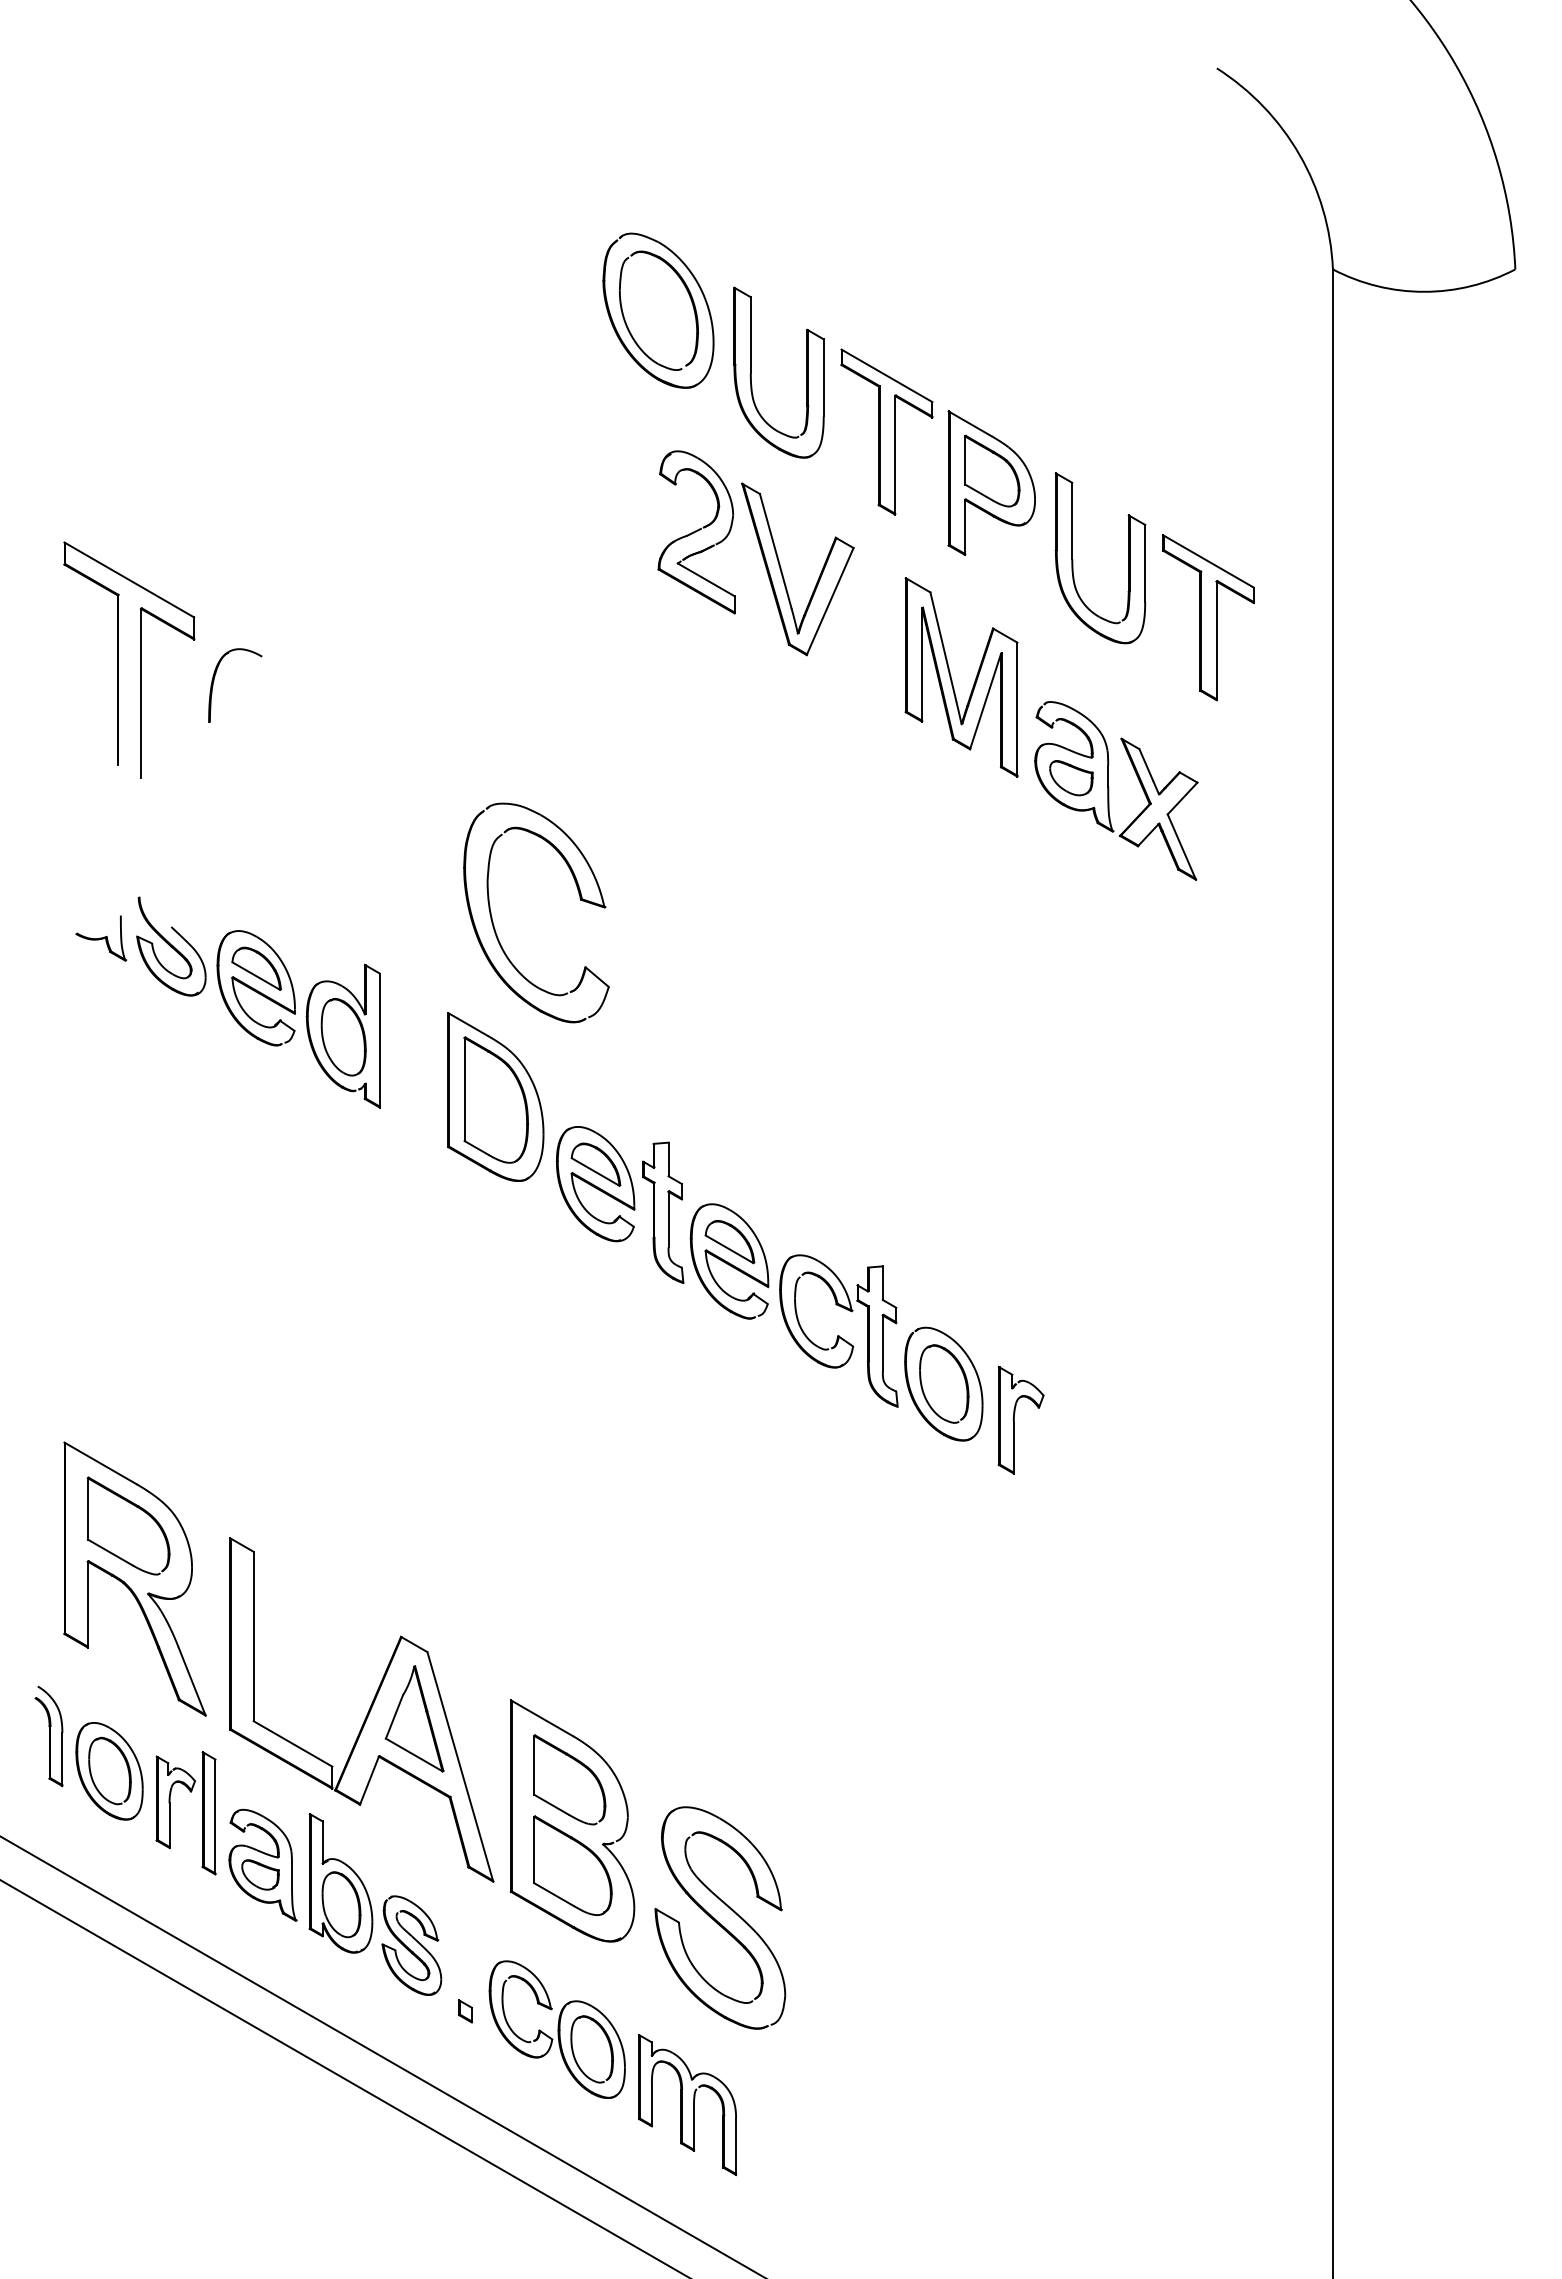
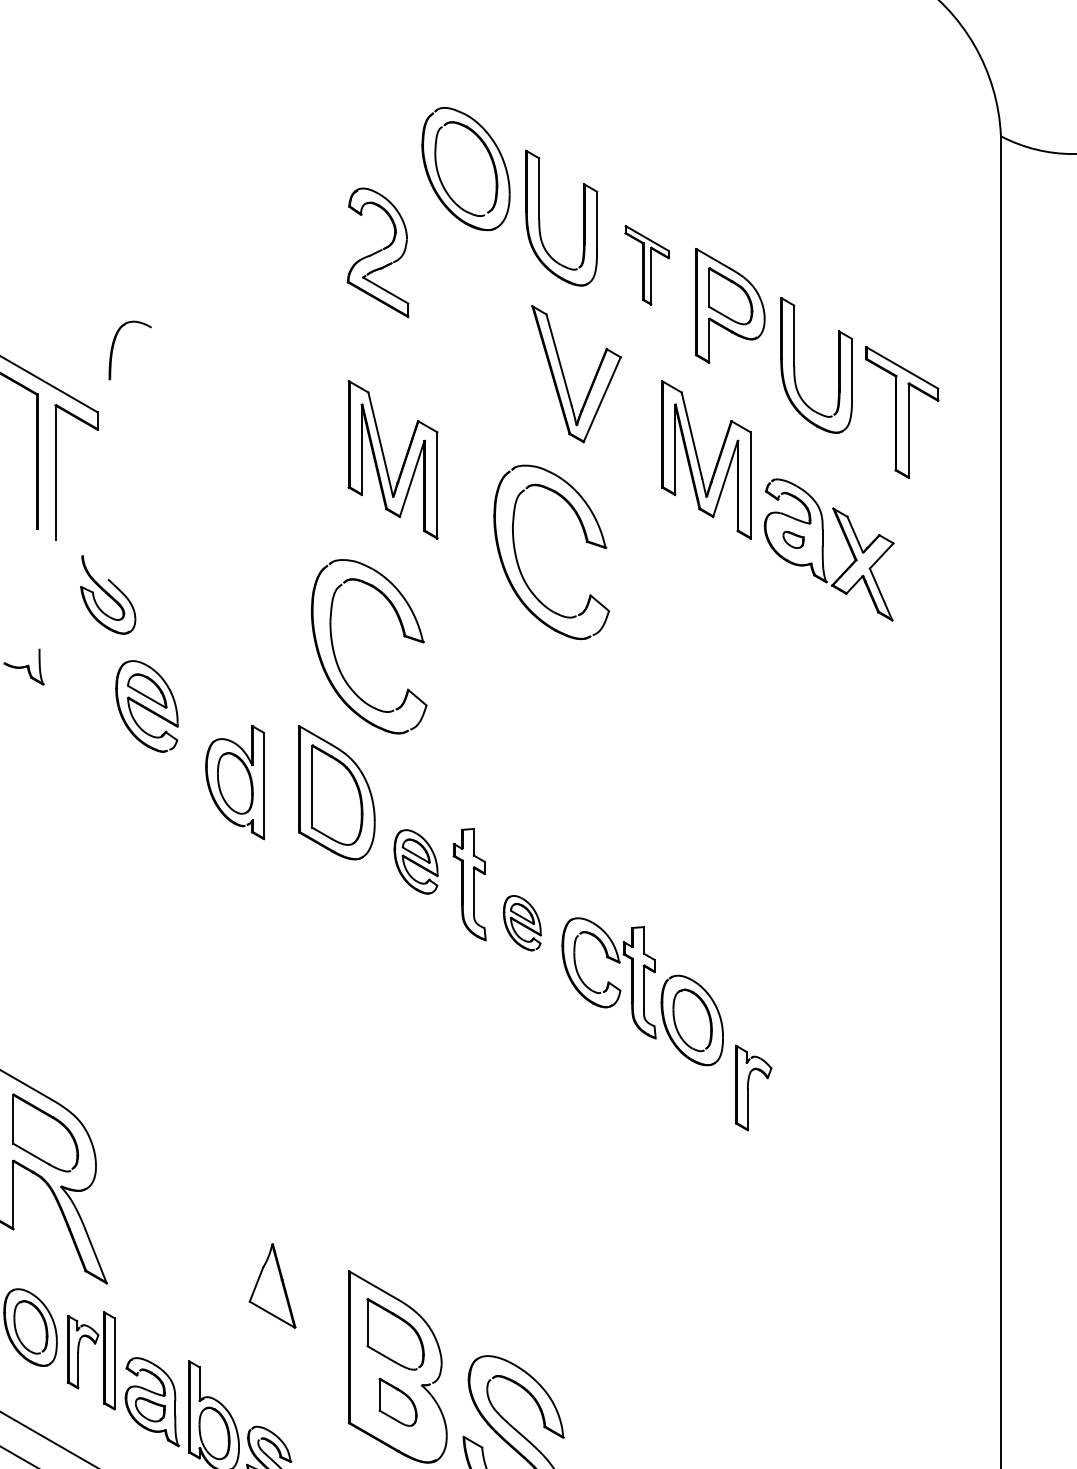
part: (886, 431) -> (646, 264), size x0.6
part: (696, 532) -> (377, 252), moved
part: (557, 679) -> (385, 461), added
part: (214, 681) -> (113, 347), moved
part: (1071, 778) -> (793, 540), size x0.6
part: (723, 802) -> (517, 559), added
part: (171, 946) -> (108, 594), moved
part: (342, 1035) -> (234, 782), moved
part: (595, 1184) -> (416, 862), size x0.7
part: (729, 1261) -> (522, 923), size x0.6
part: (1020, 1420) -> (753, 1088), moved
part: (367, 1712) -> (235, 1280), removed
part: (572, 1865) -> (397, 1402), size x0.6

